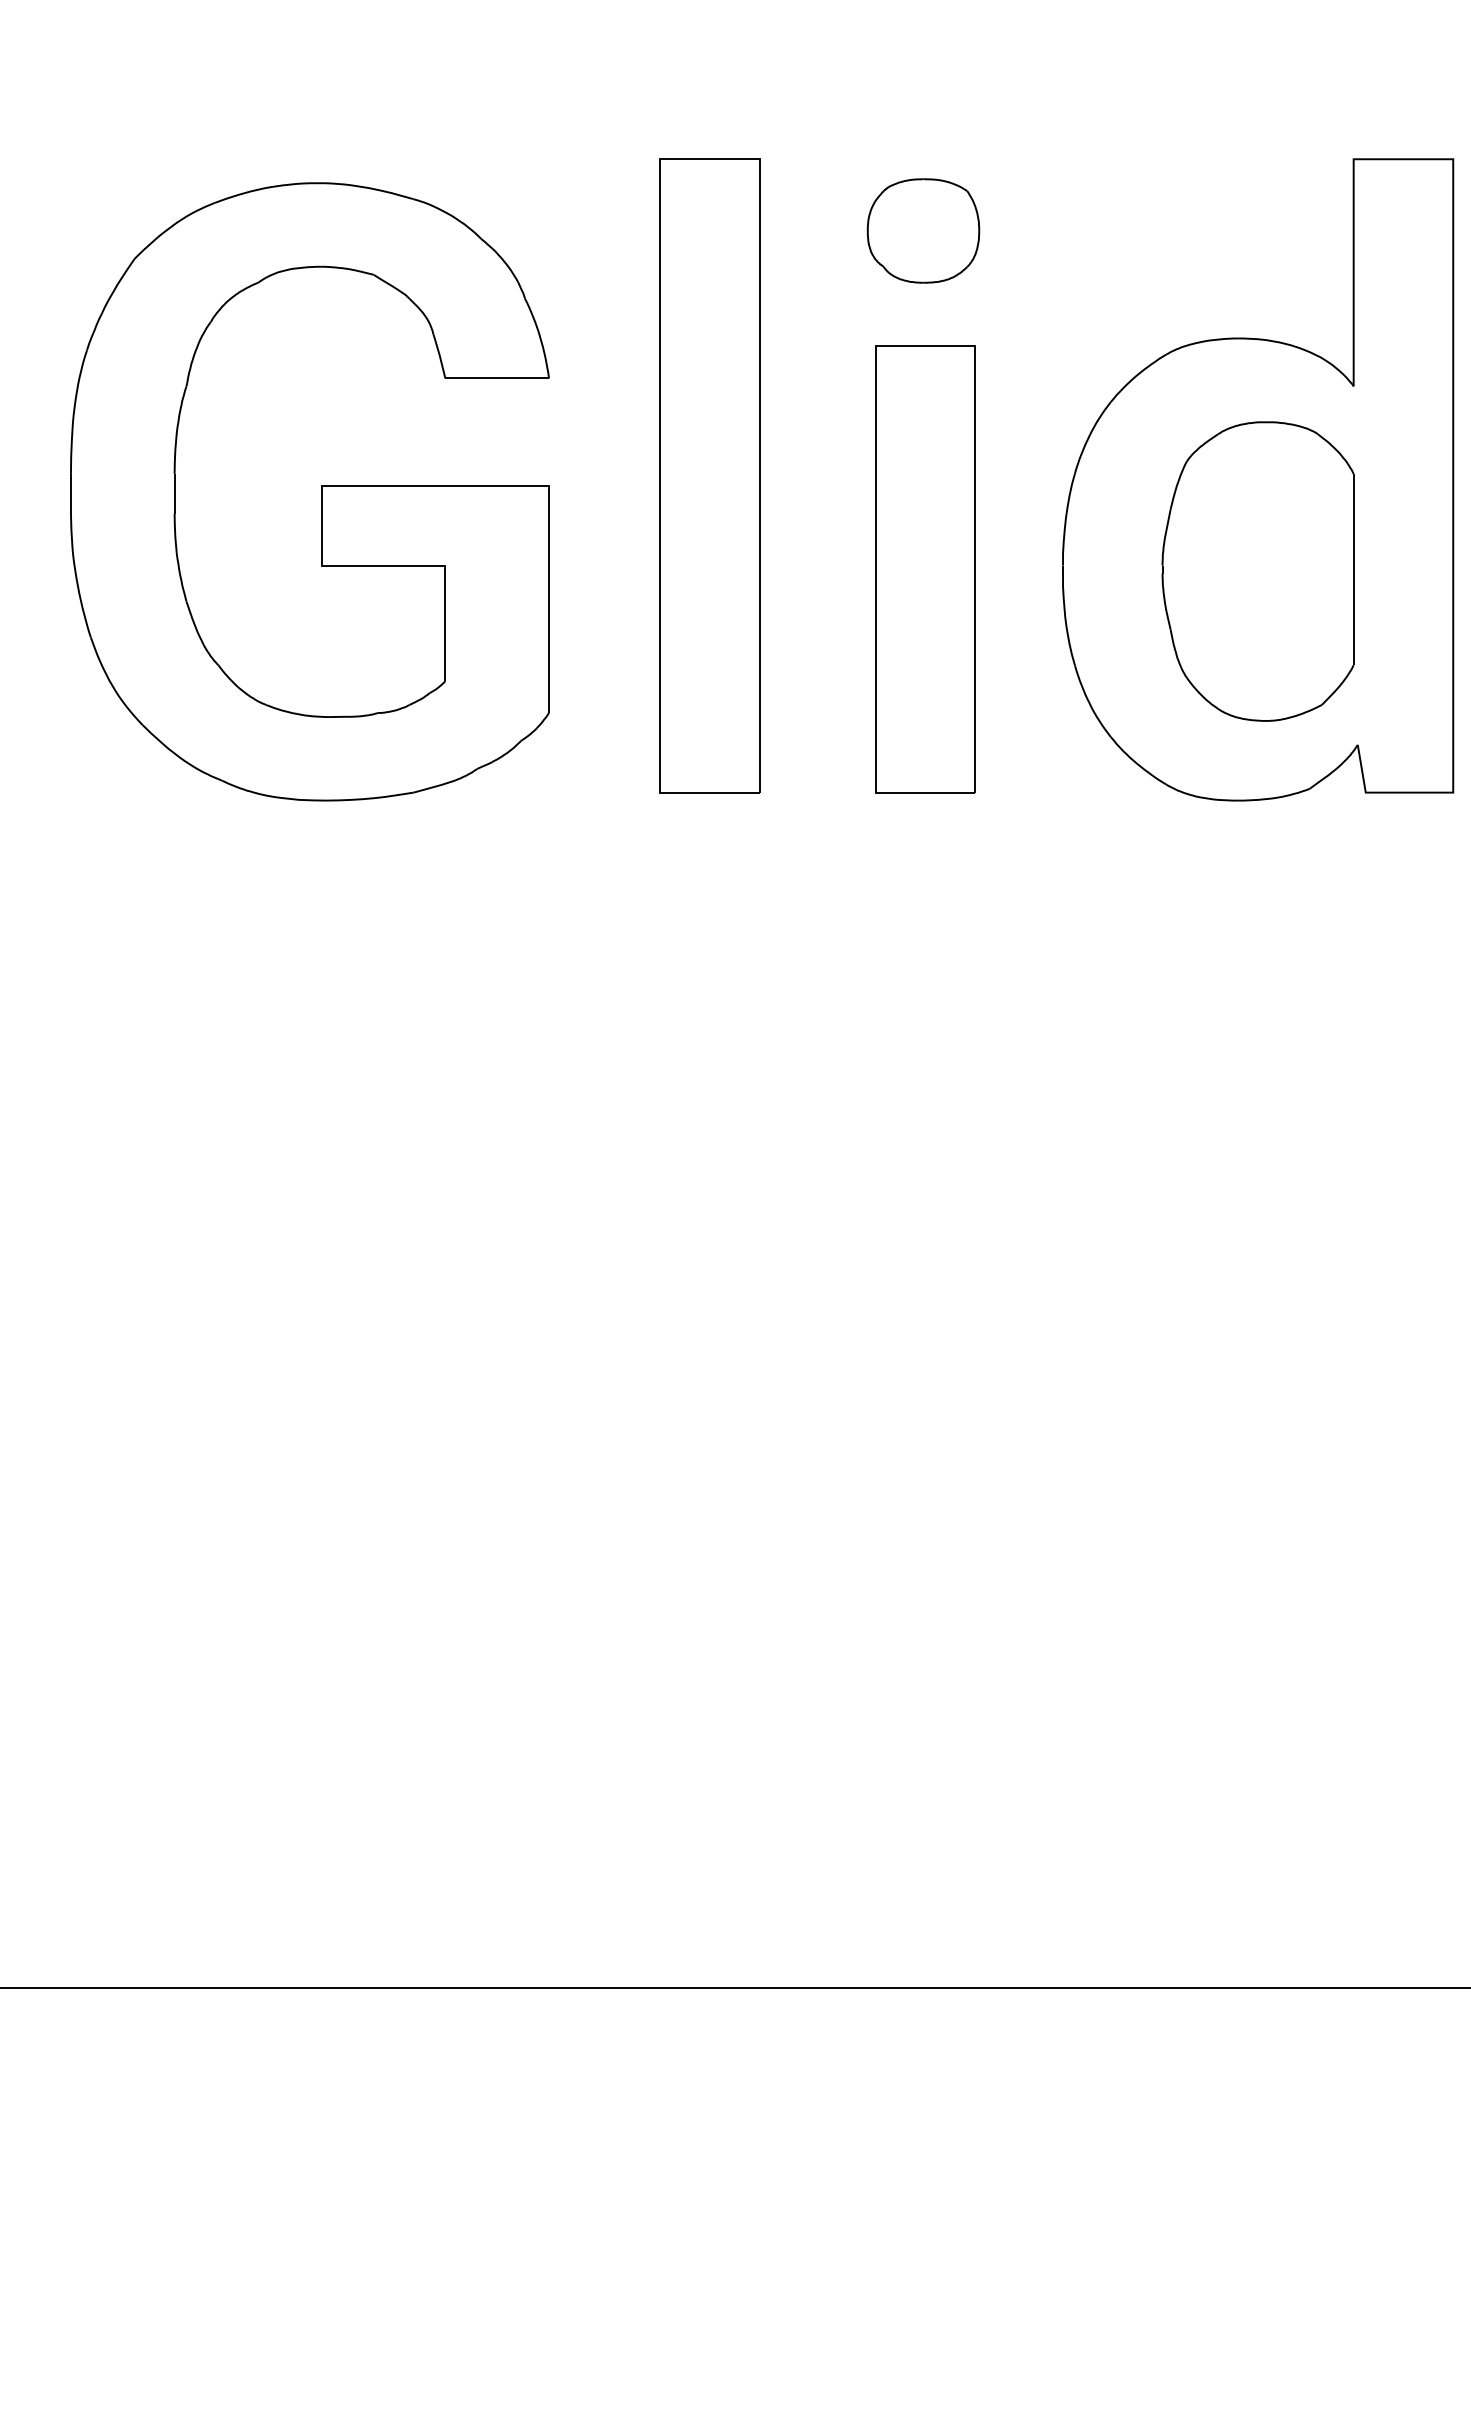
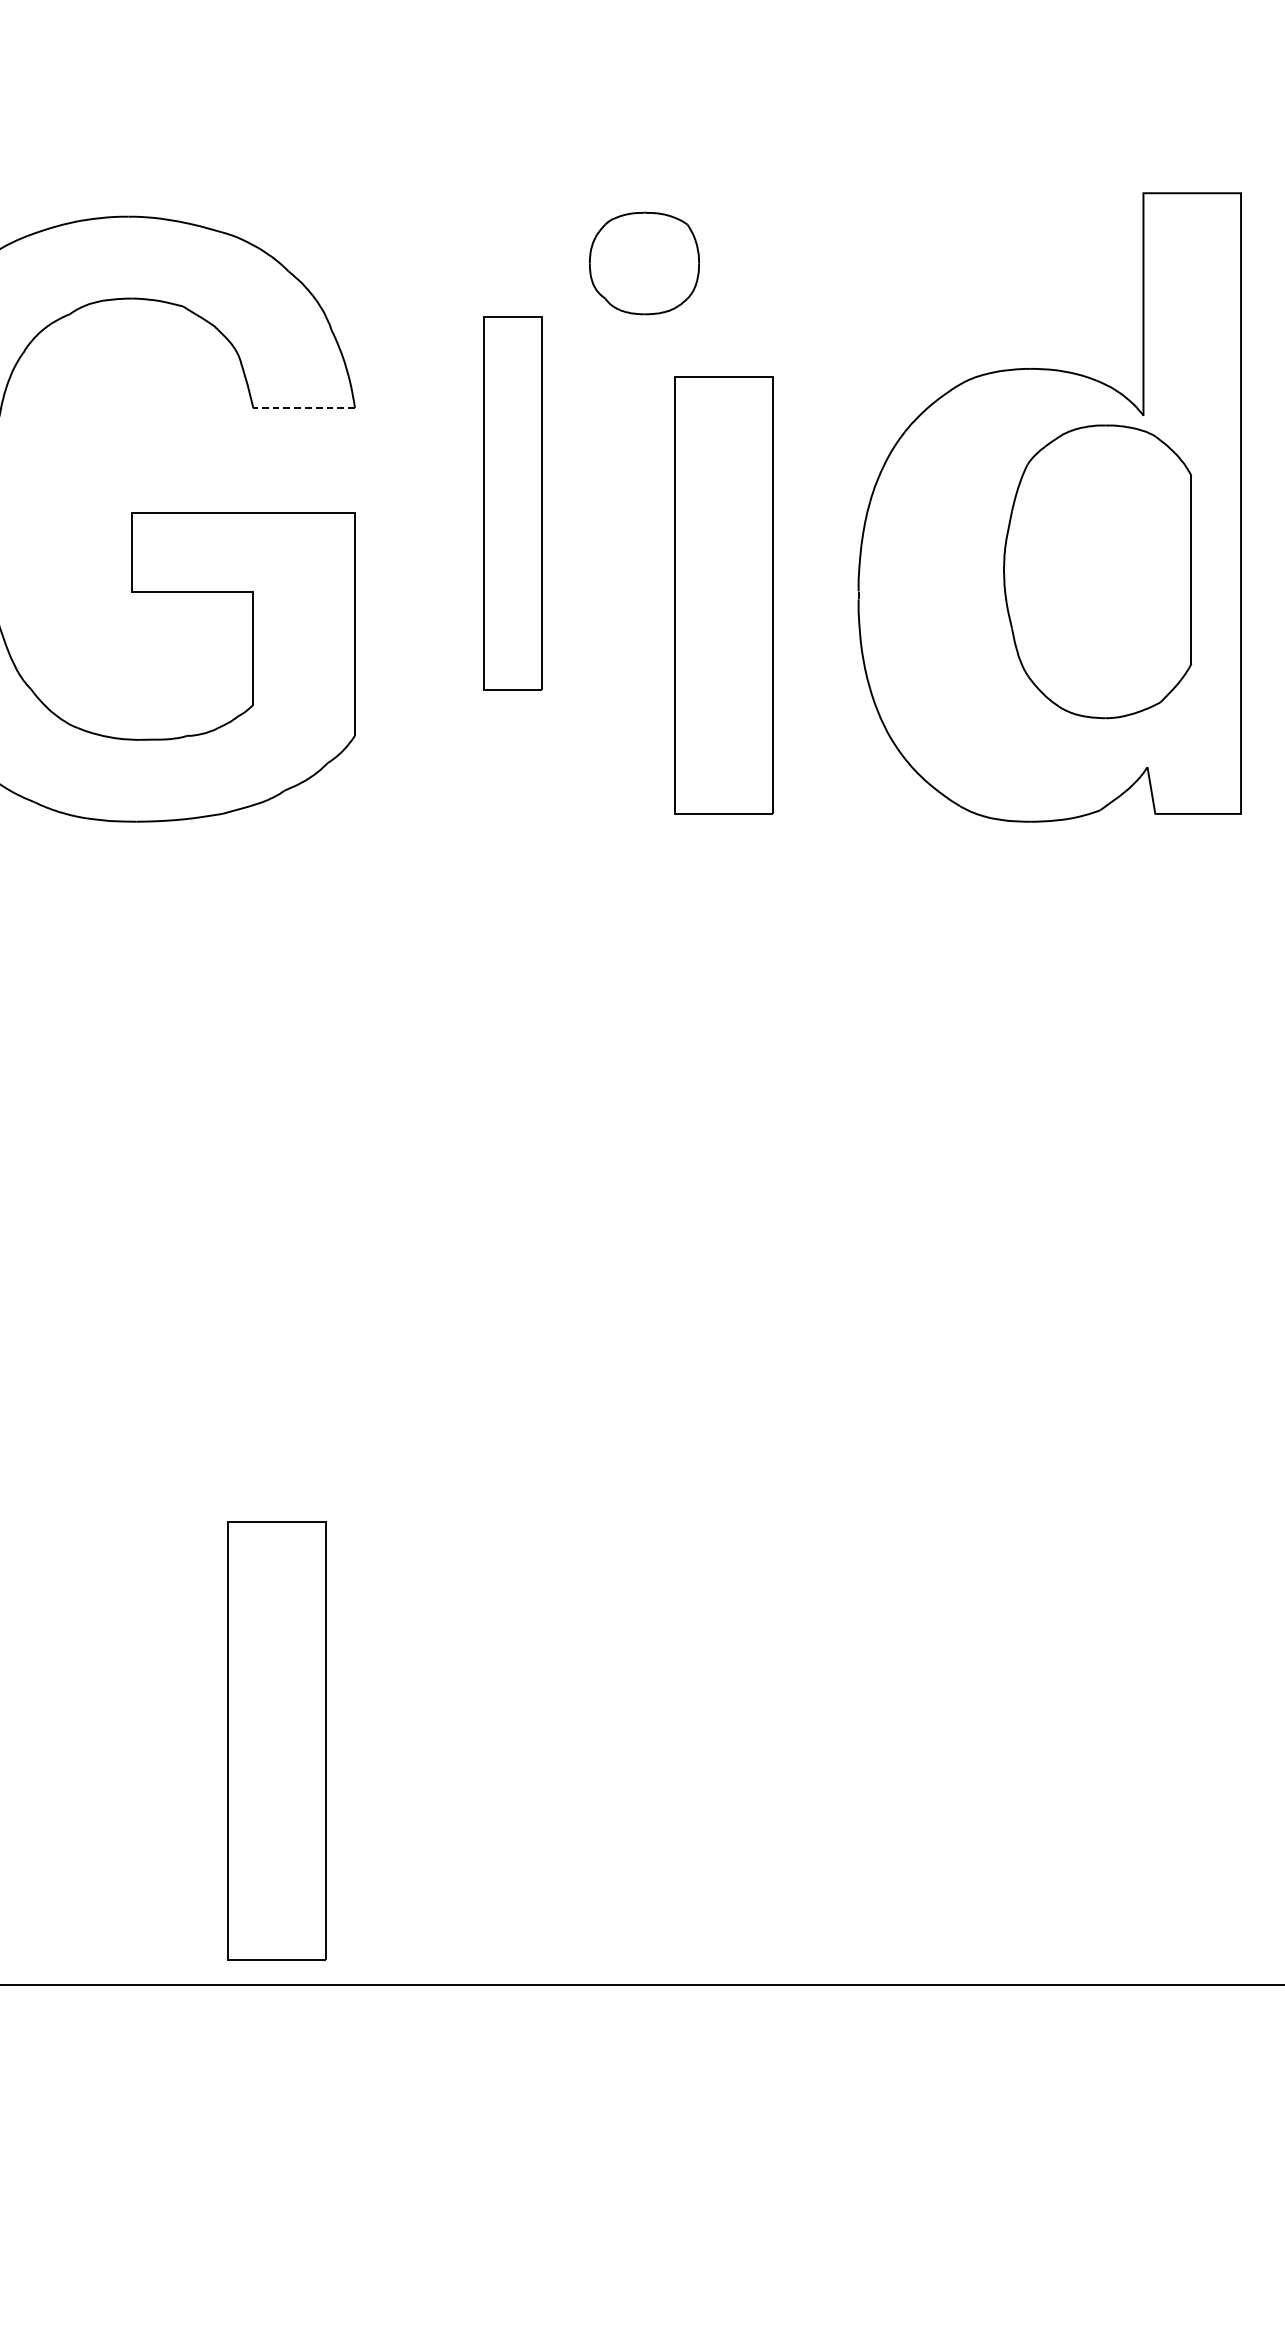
part: (923, 230) -> (644, 263), moved
line: (497, 378) -> (304, 408), solid -> dashed
part: (709, 475) -> (512, 503), size x0.6
part: (1257, 571) -> (1097, 571), moved
part: (469, 1738) -> (276, 1740), added

